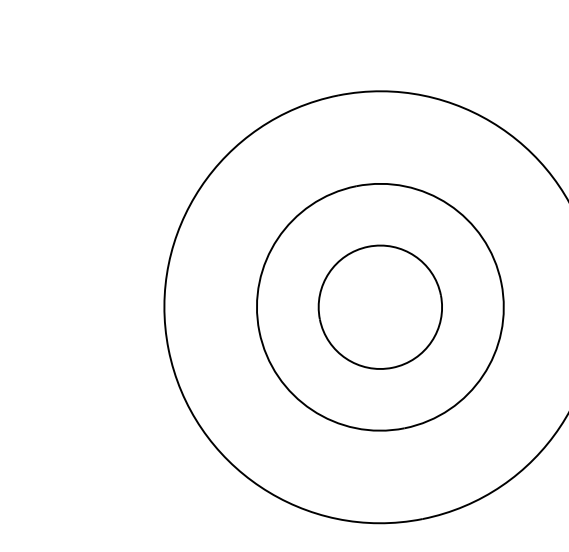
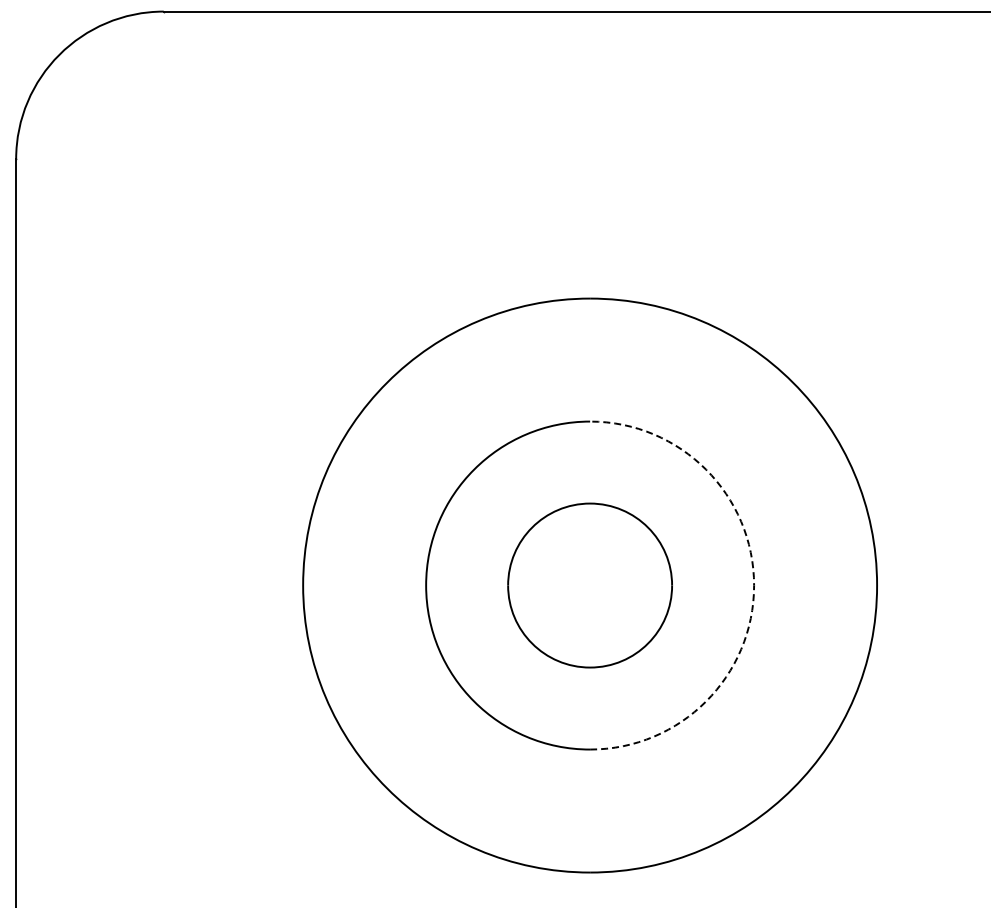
arc: (501, 282) -> (754, 585), solid -> dashed

